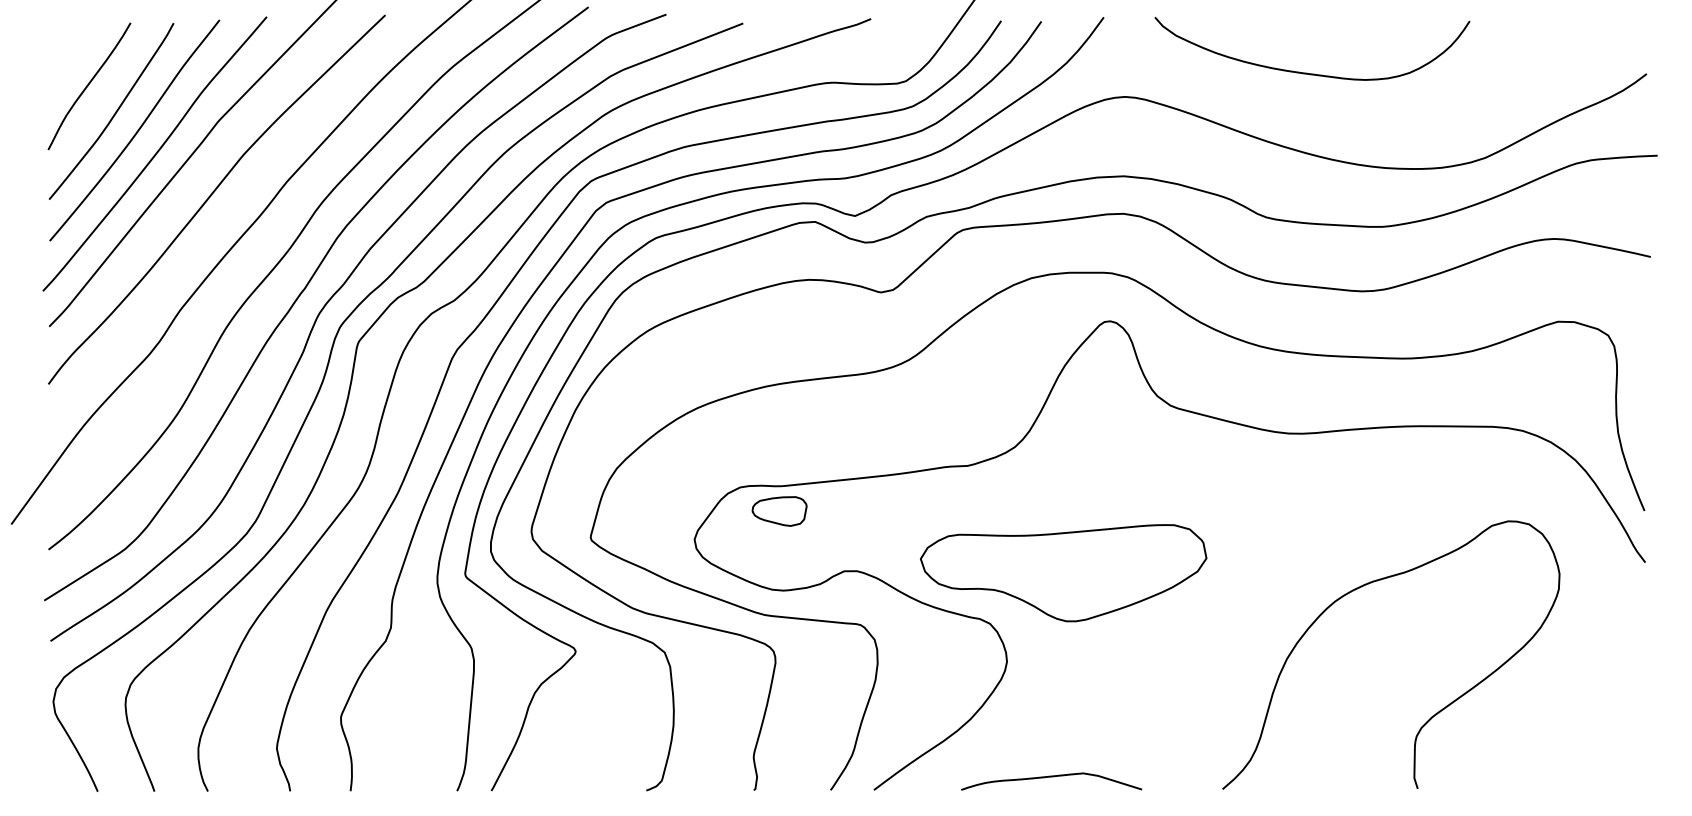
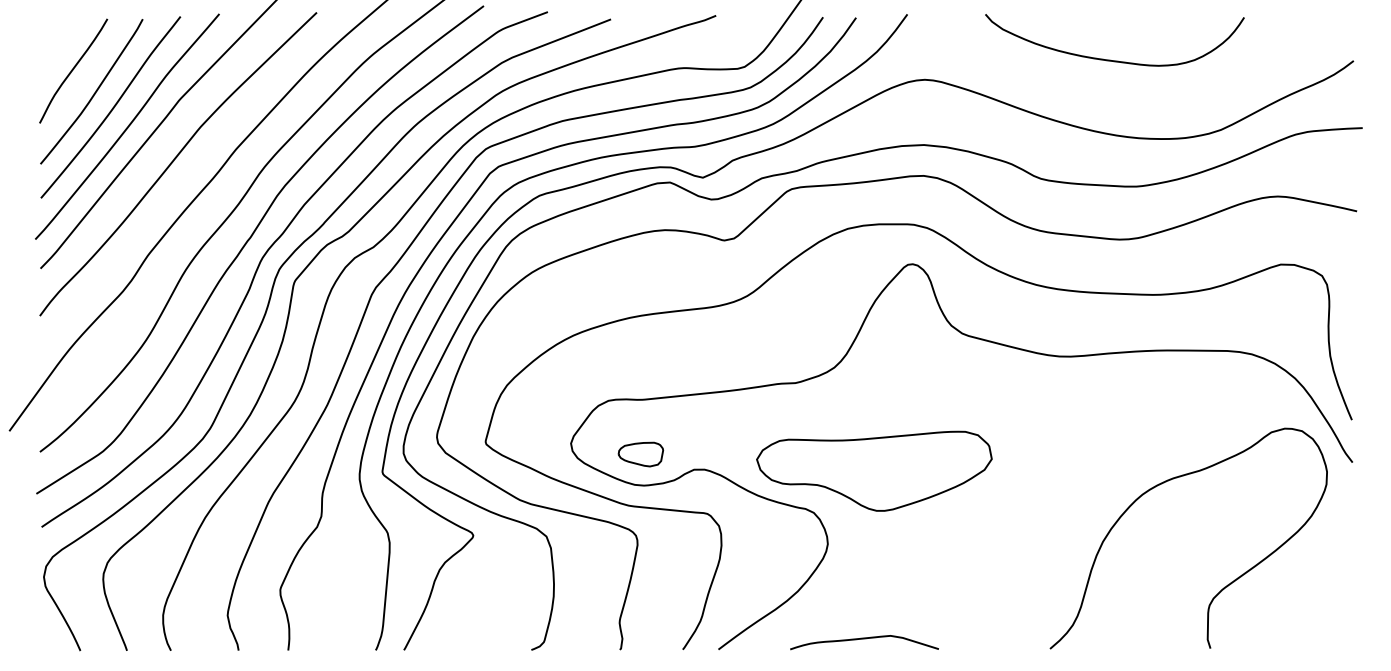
curve: (1307, 72) -> (1110, 59), moved
part: (779, 511) -> (640, 454), moved
curve: (1434, 713) -> (1224, 586), moved

